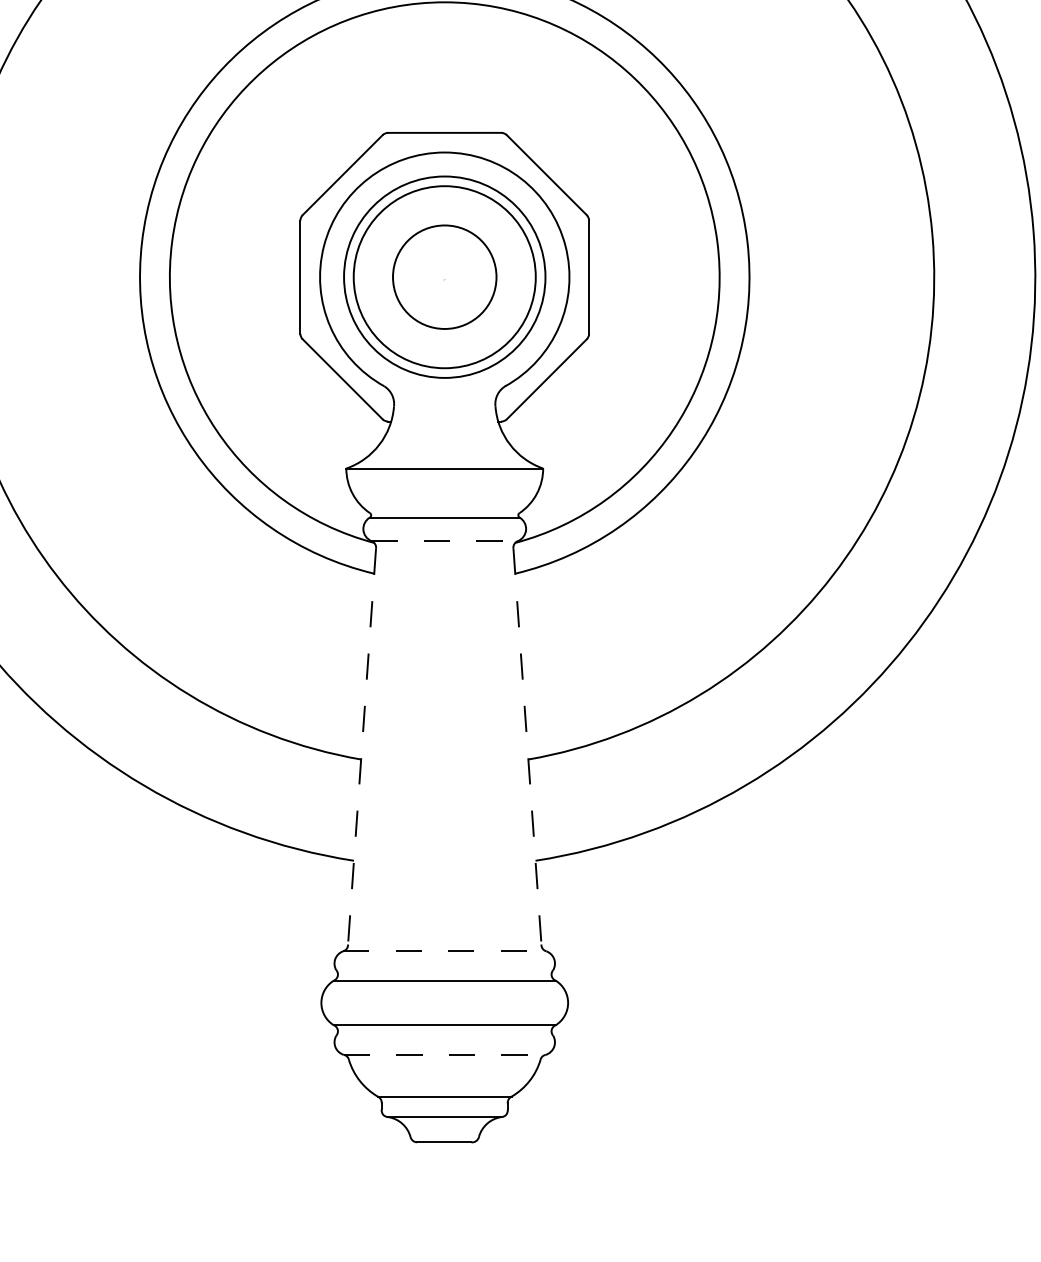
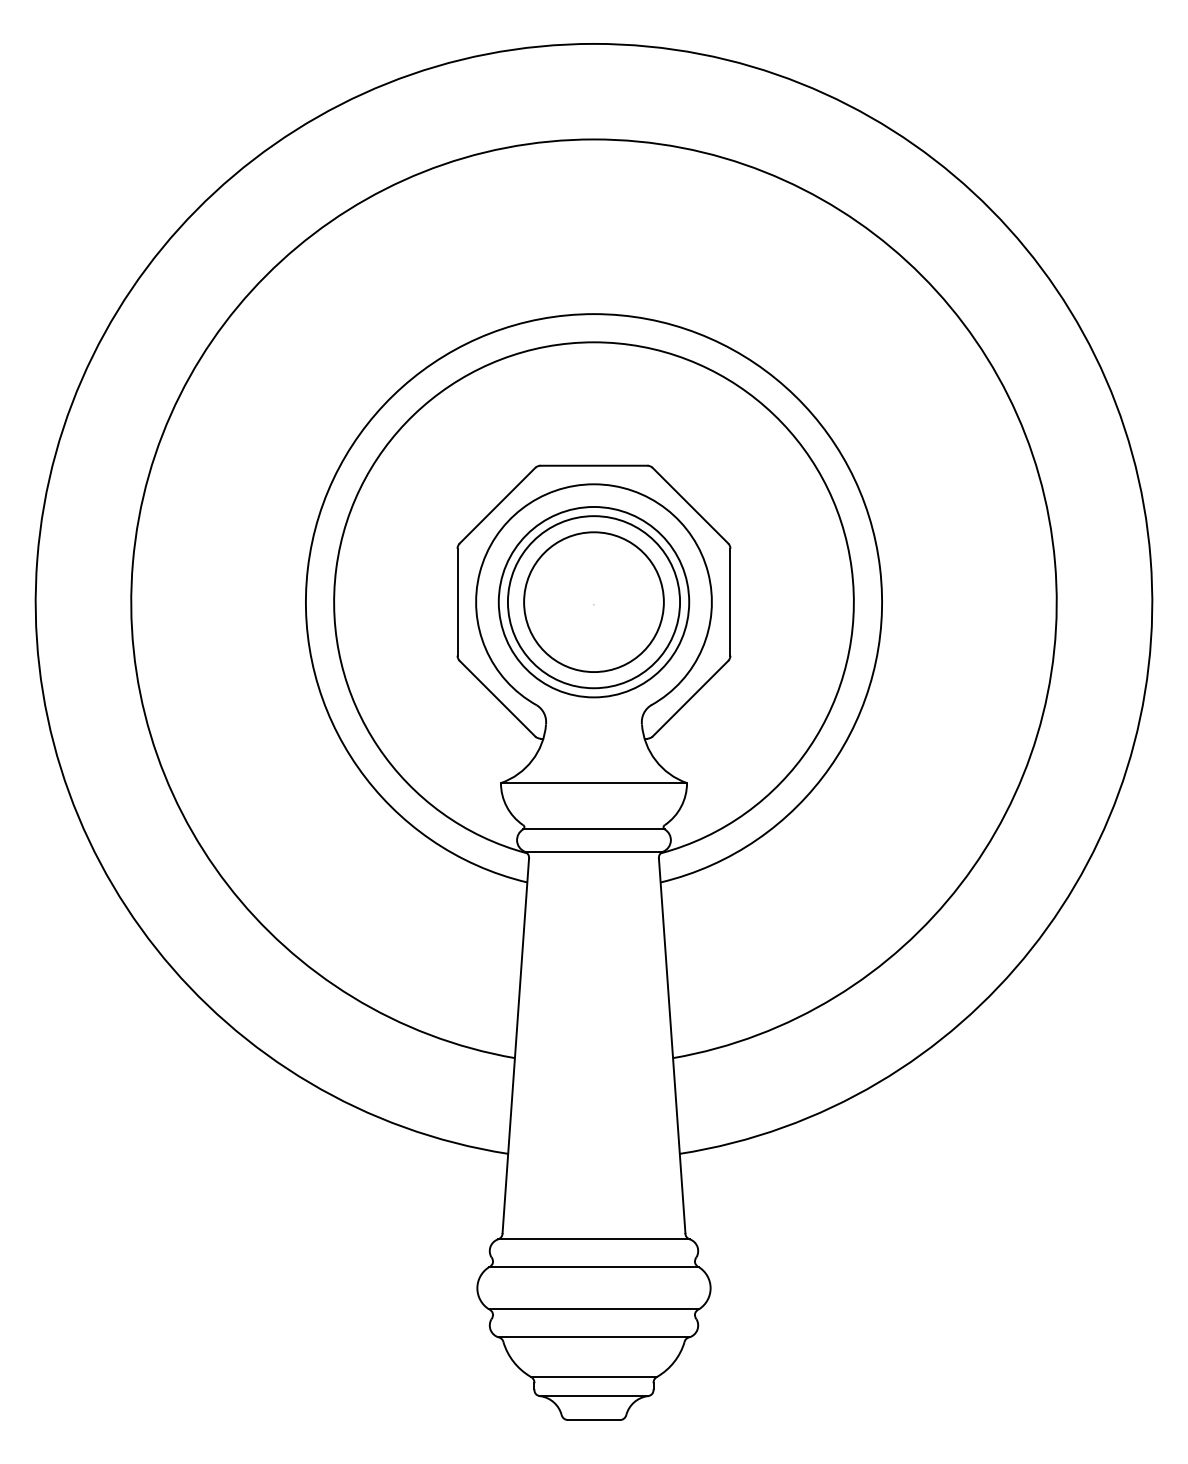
circle: (444, 277) -> (593, 602), size x1.43
line: (445, 540) -> (594, 851), dashed -> solid
line: (361, 746) -> (515, 1045), dashed -> solid
line: (527, 746) -> (672, 1045), dashed -> solid
line: (445, 951) -> (594, 1239), dashed -> solid
line: (445, 1055) -> (594, 1337), dashed -> solid

